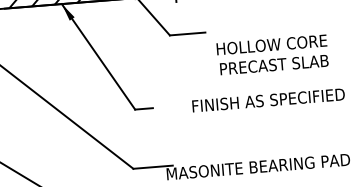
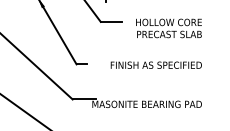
text: (271, 55) -> (168, 28), moved

